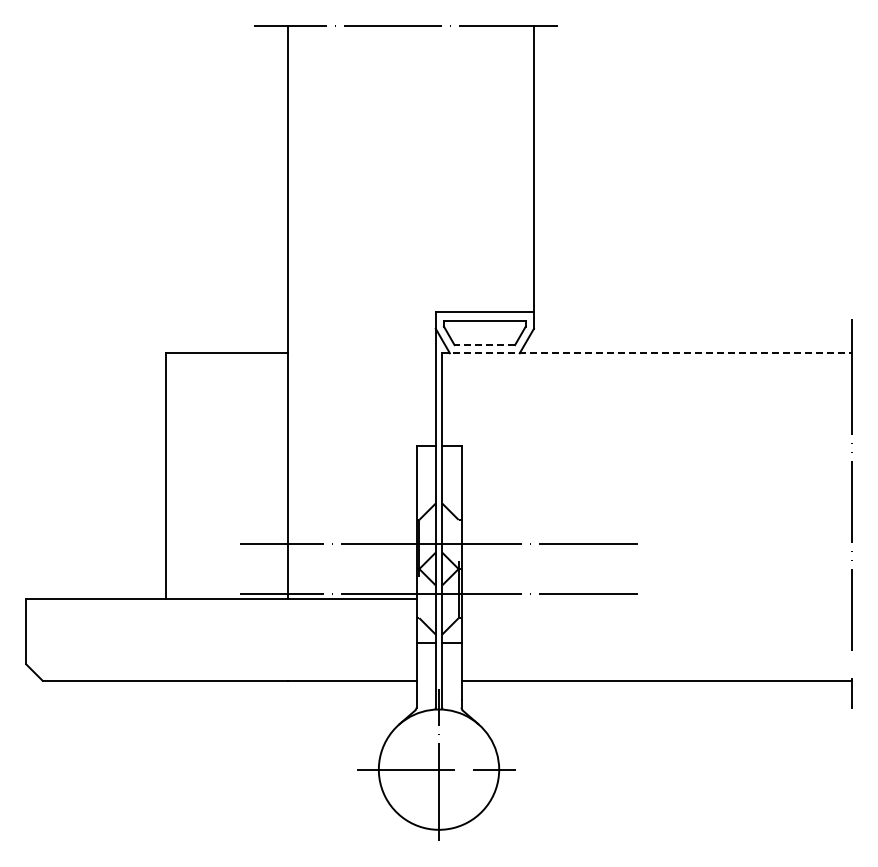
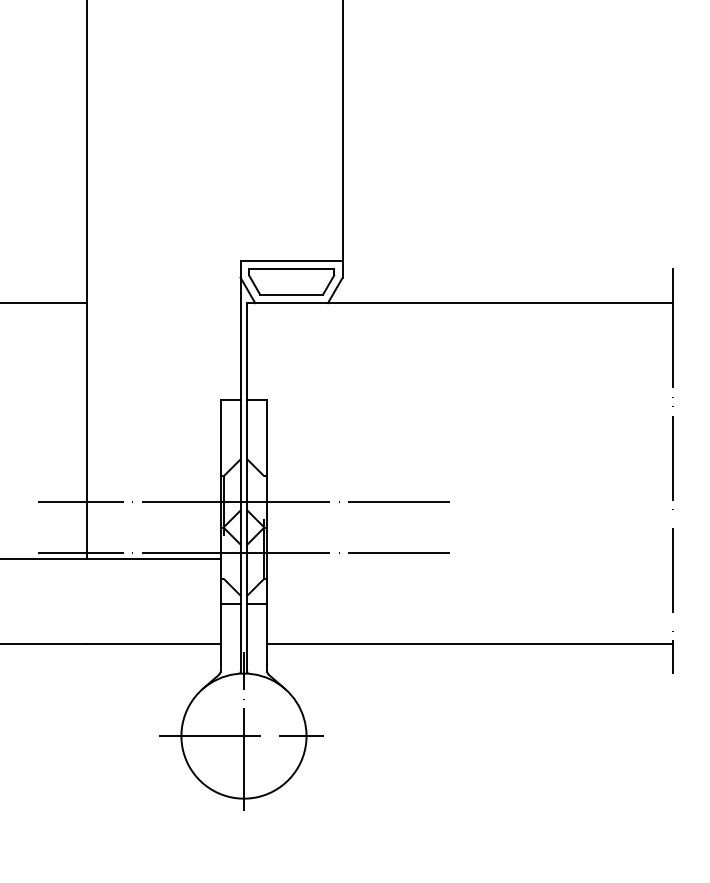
line: (484, 345) -> (291, 295), dashed -> solid
line: (646, 353) -> (459, 303), dashed -> solid

